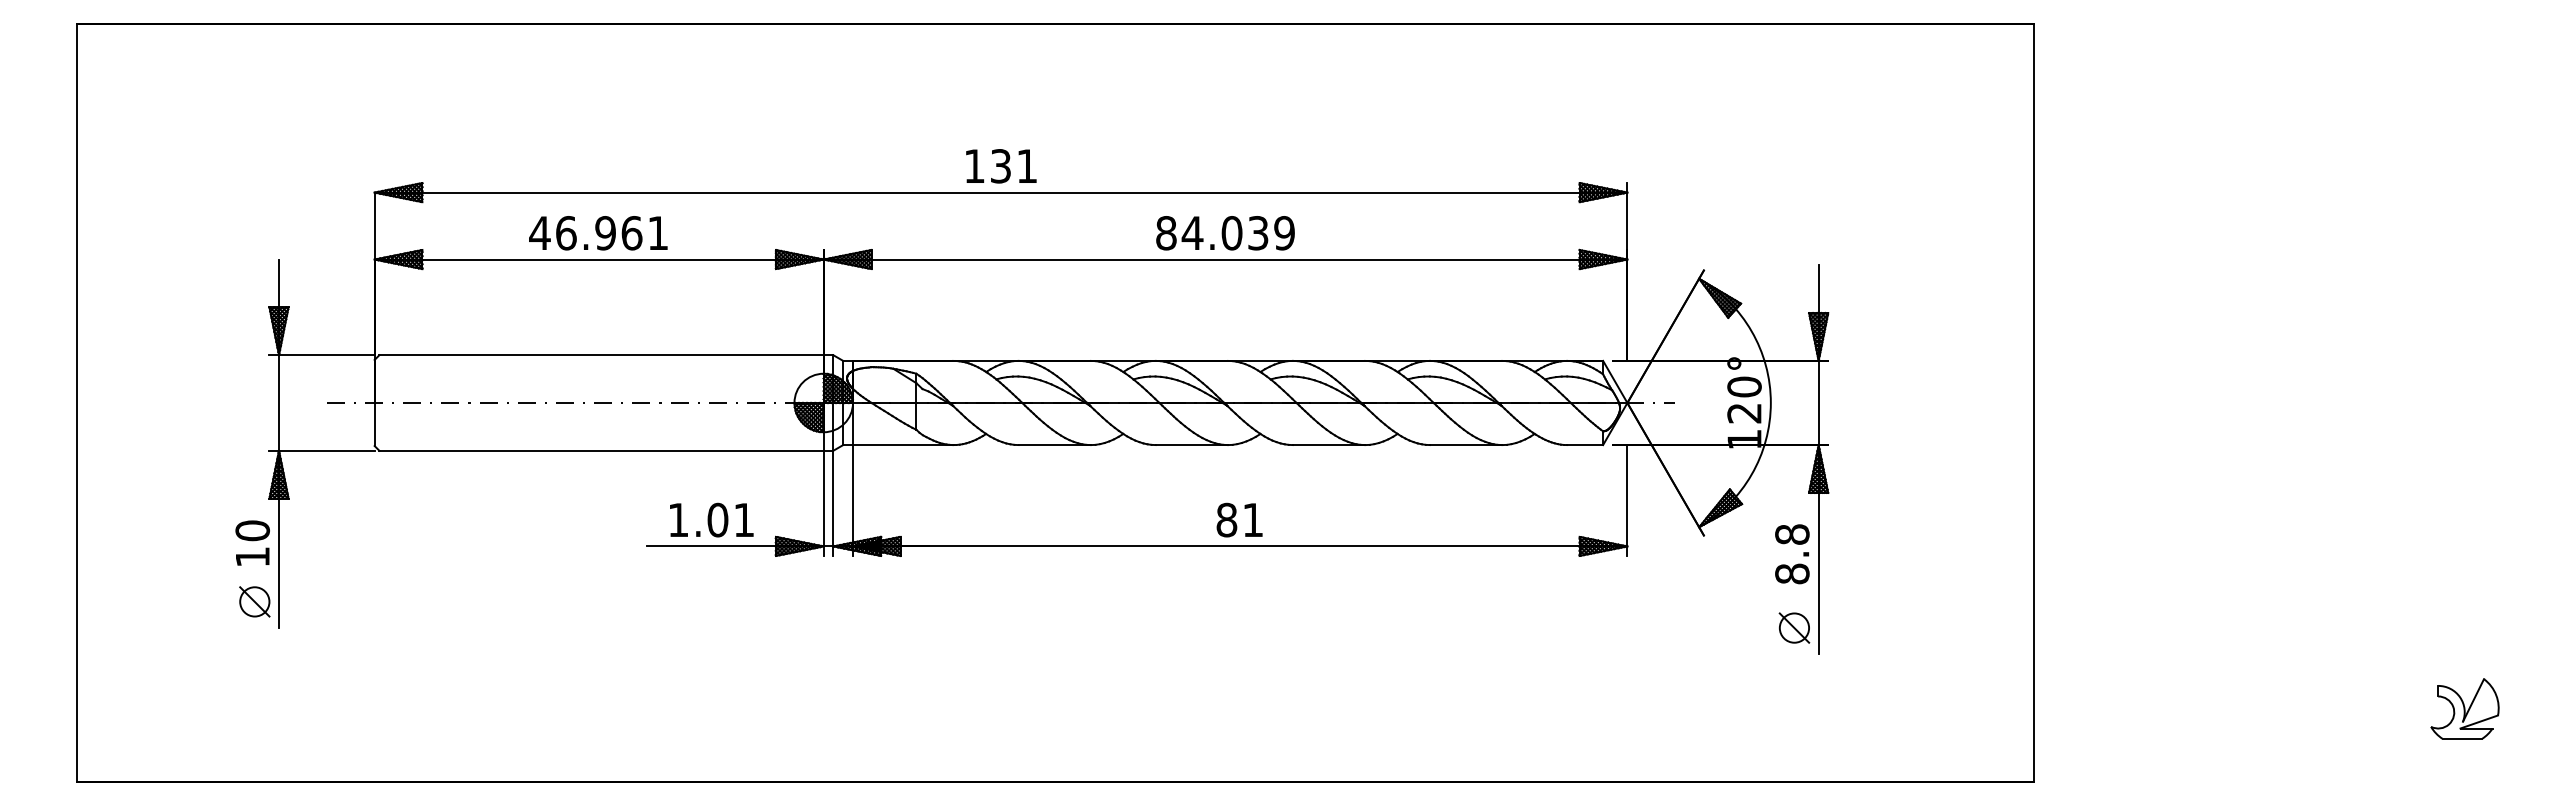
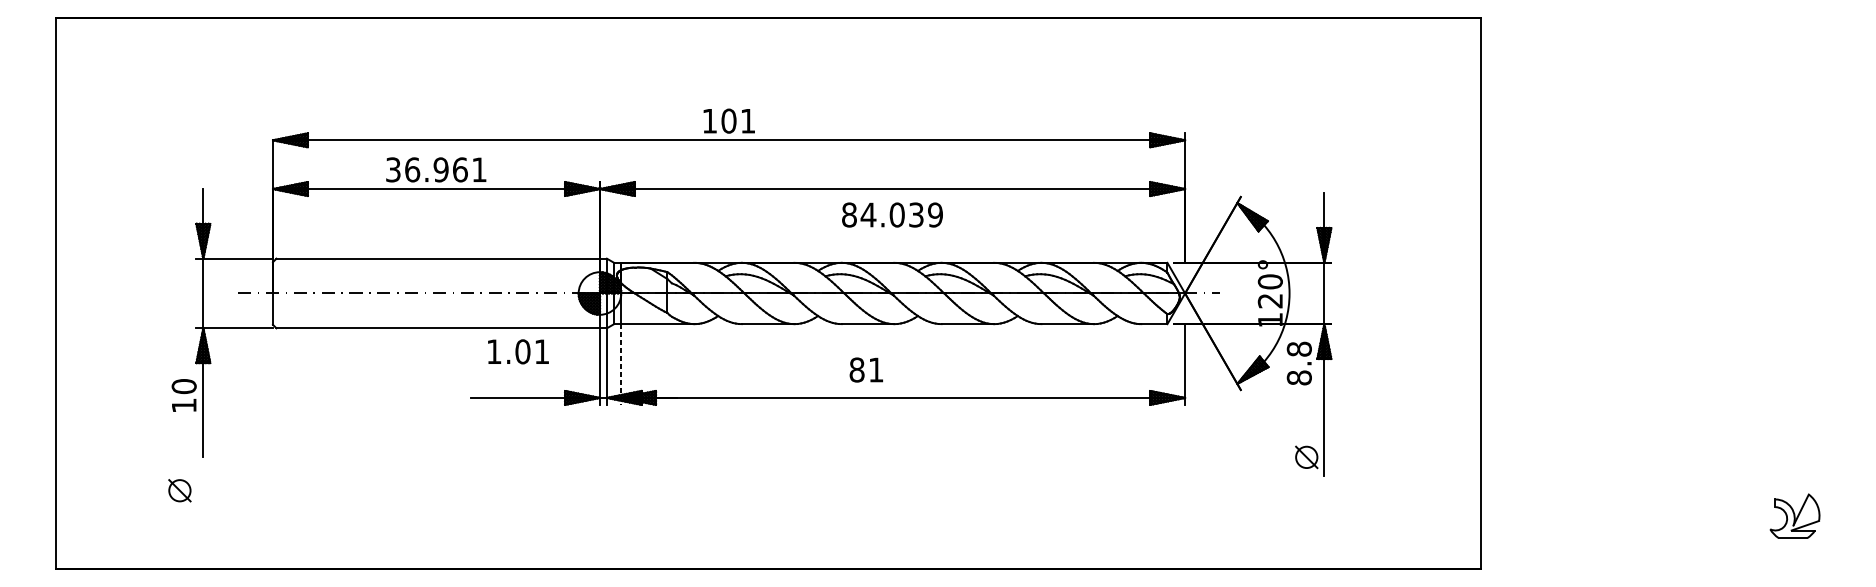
text: (1000, 166) -> (728, 121), 131 -> 101
text: (539, 233) -> (393, 170), 46.961 -> 36.961
text: (1225, 233) -> (892, 215), moved
line: (852, 501) -> (620, 365), solid -> dashed
text: (711, 519) -> (518, 351), moved
text: (1239, 519) -> (866, 369), moved
text: (1792, 554) -> (1299, 363), moved
part: (254, 601) -> (179, 490), moved

